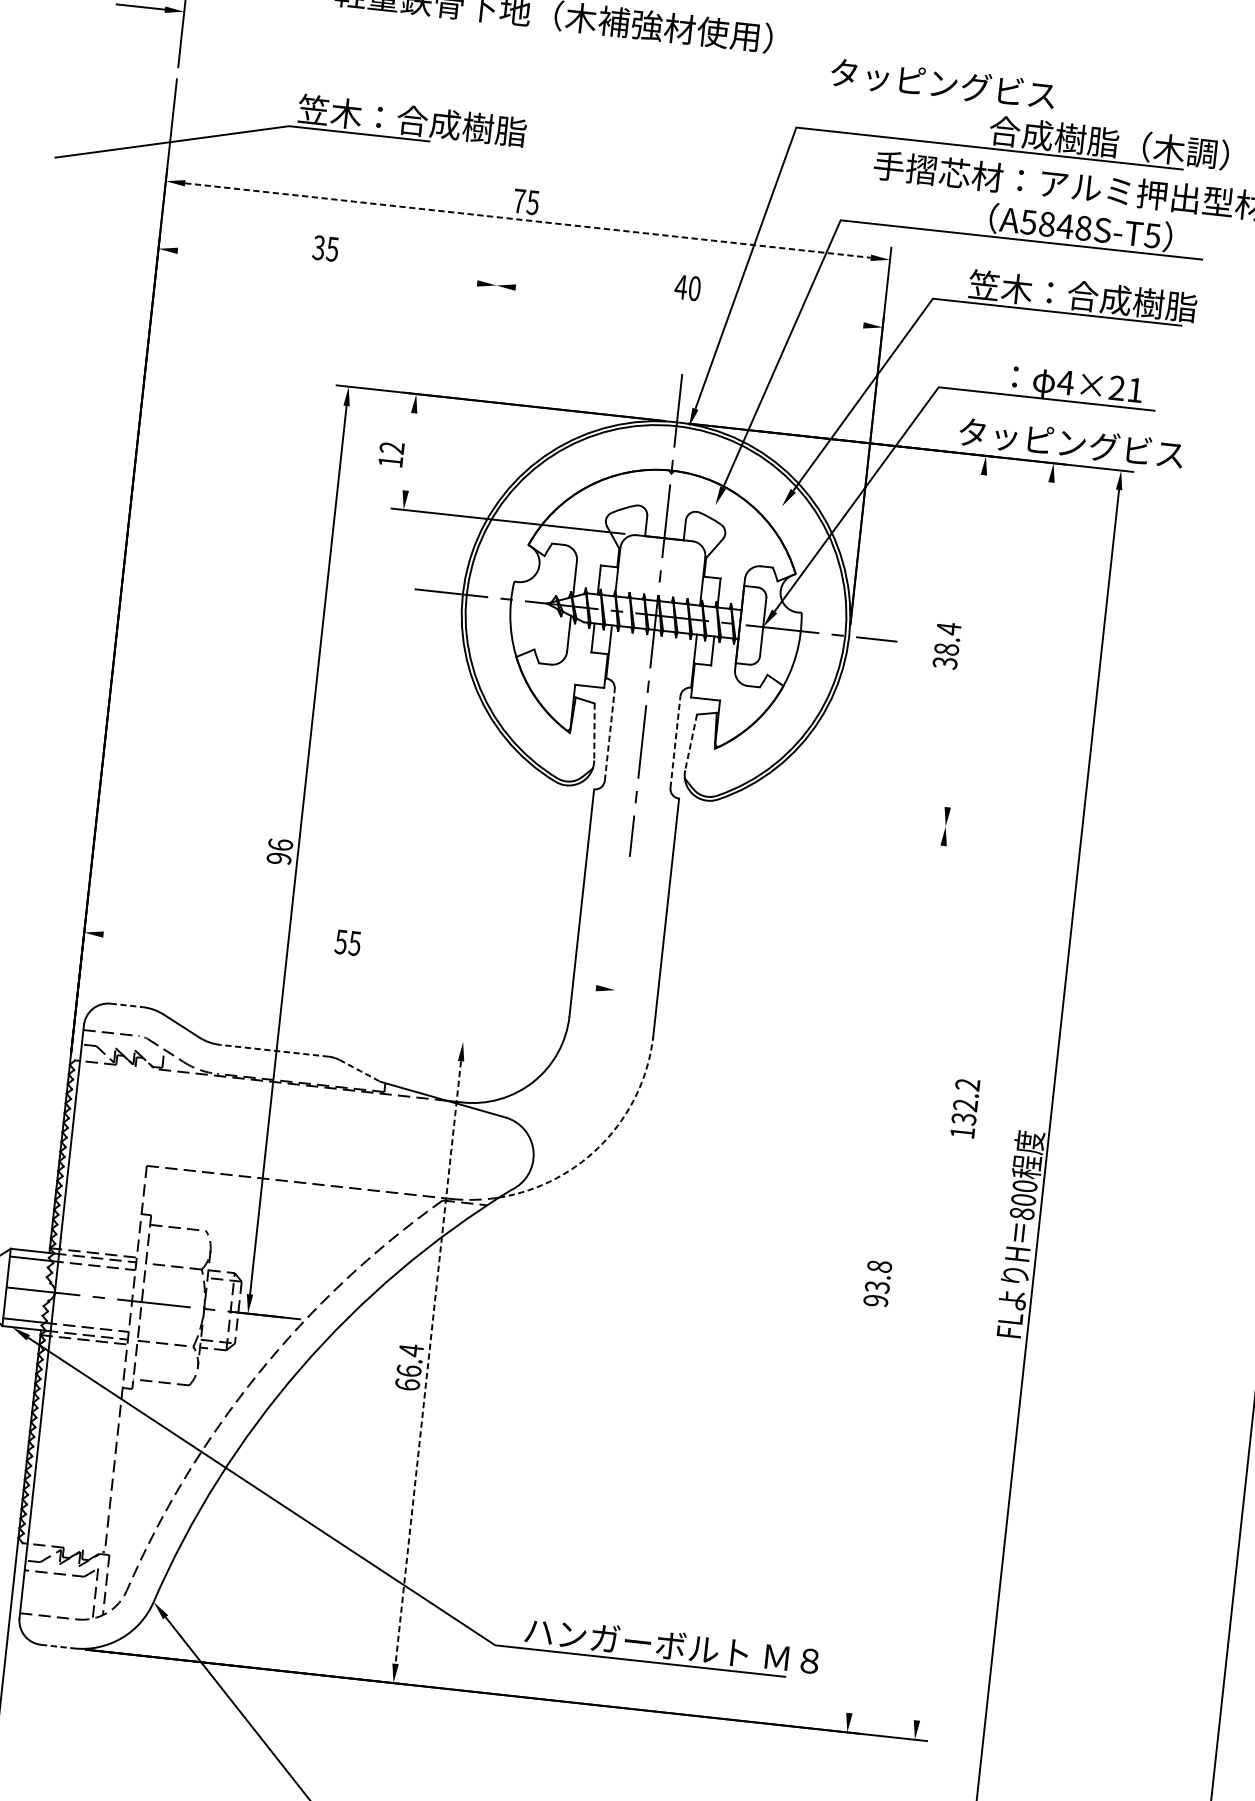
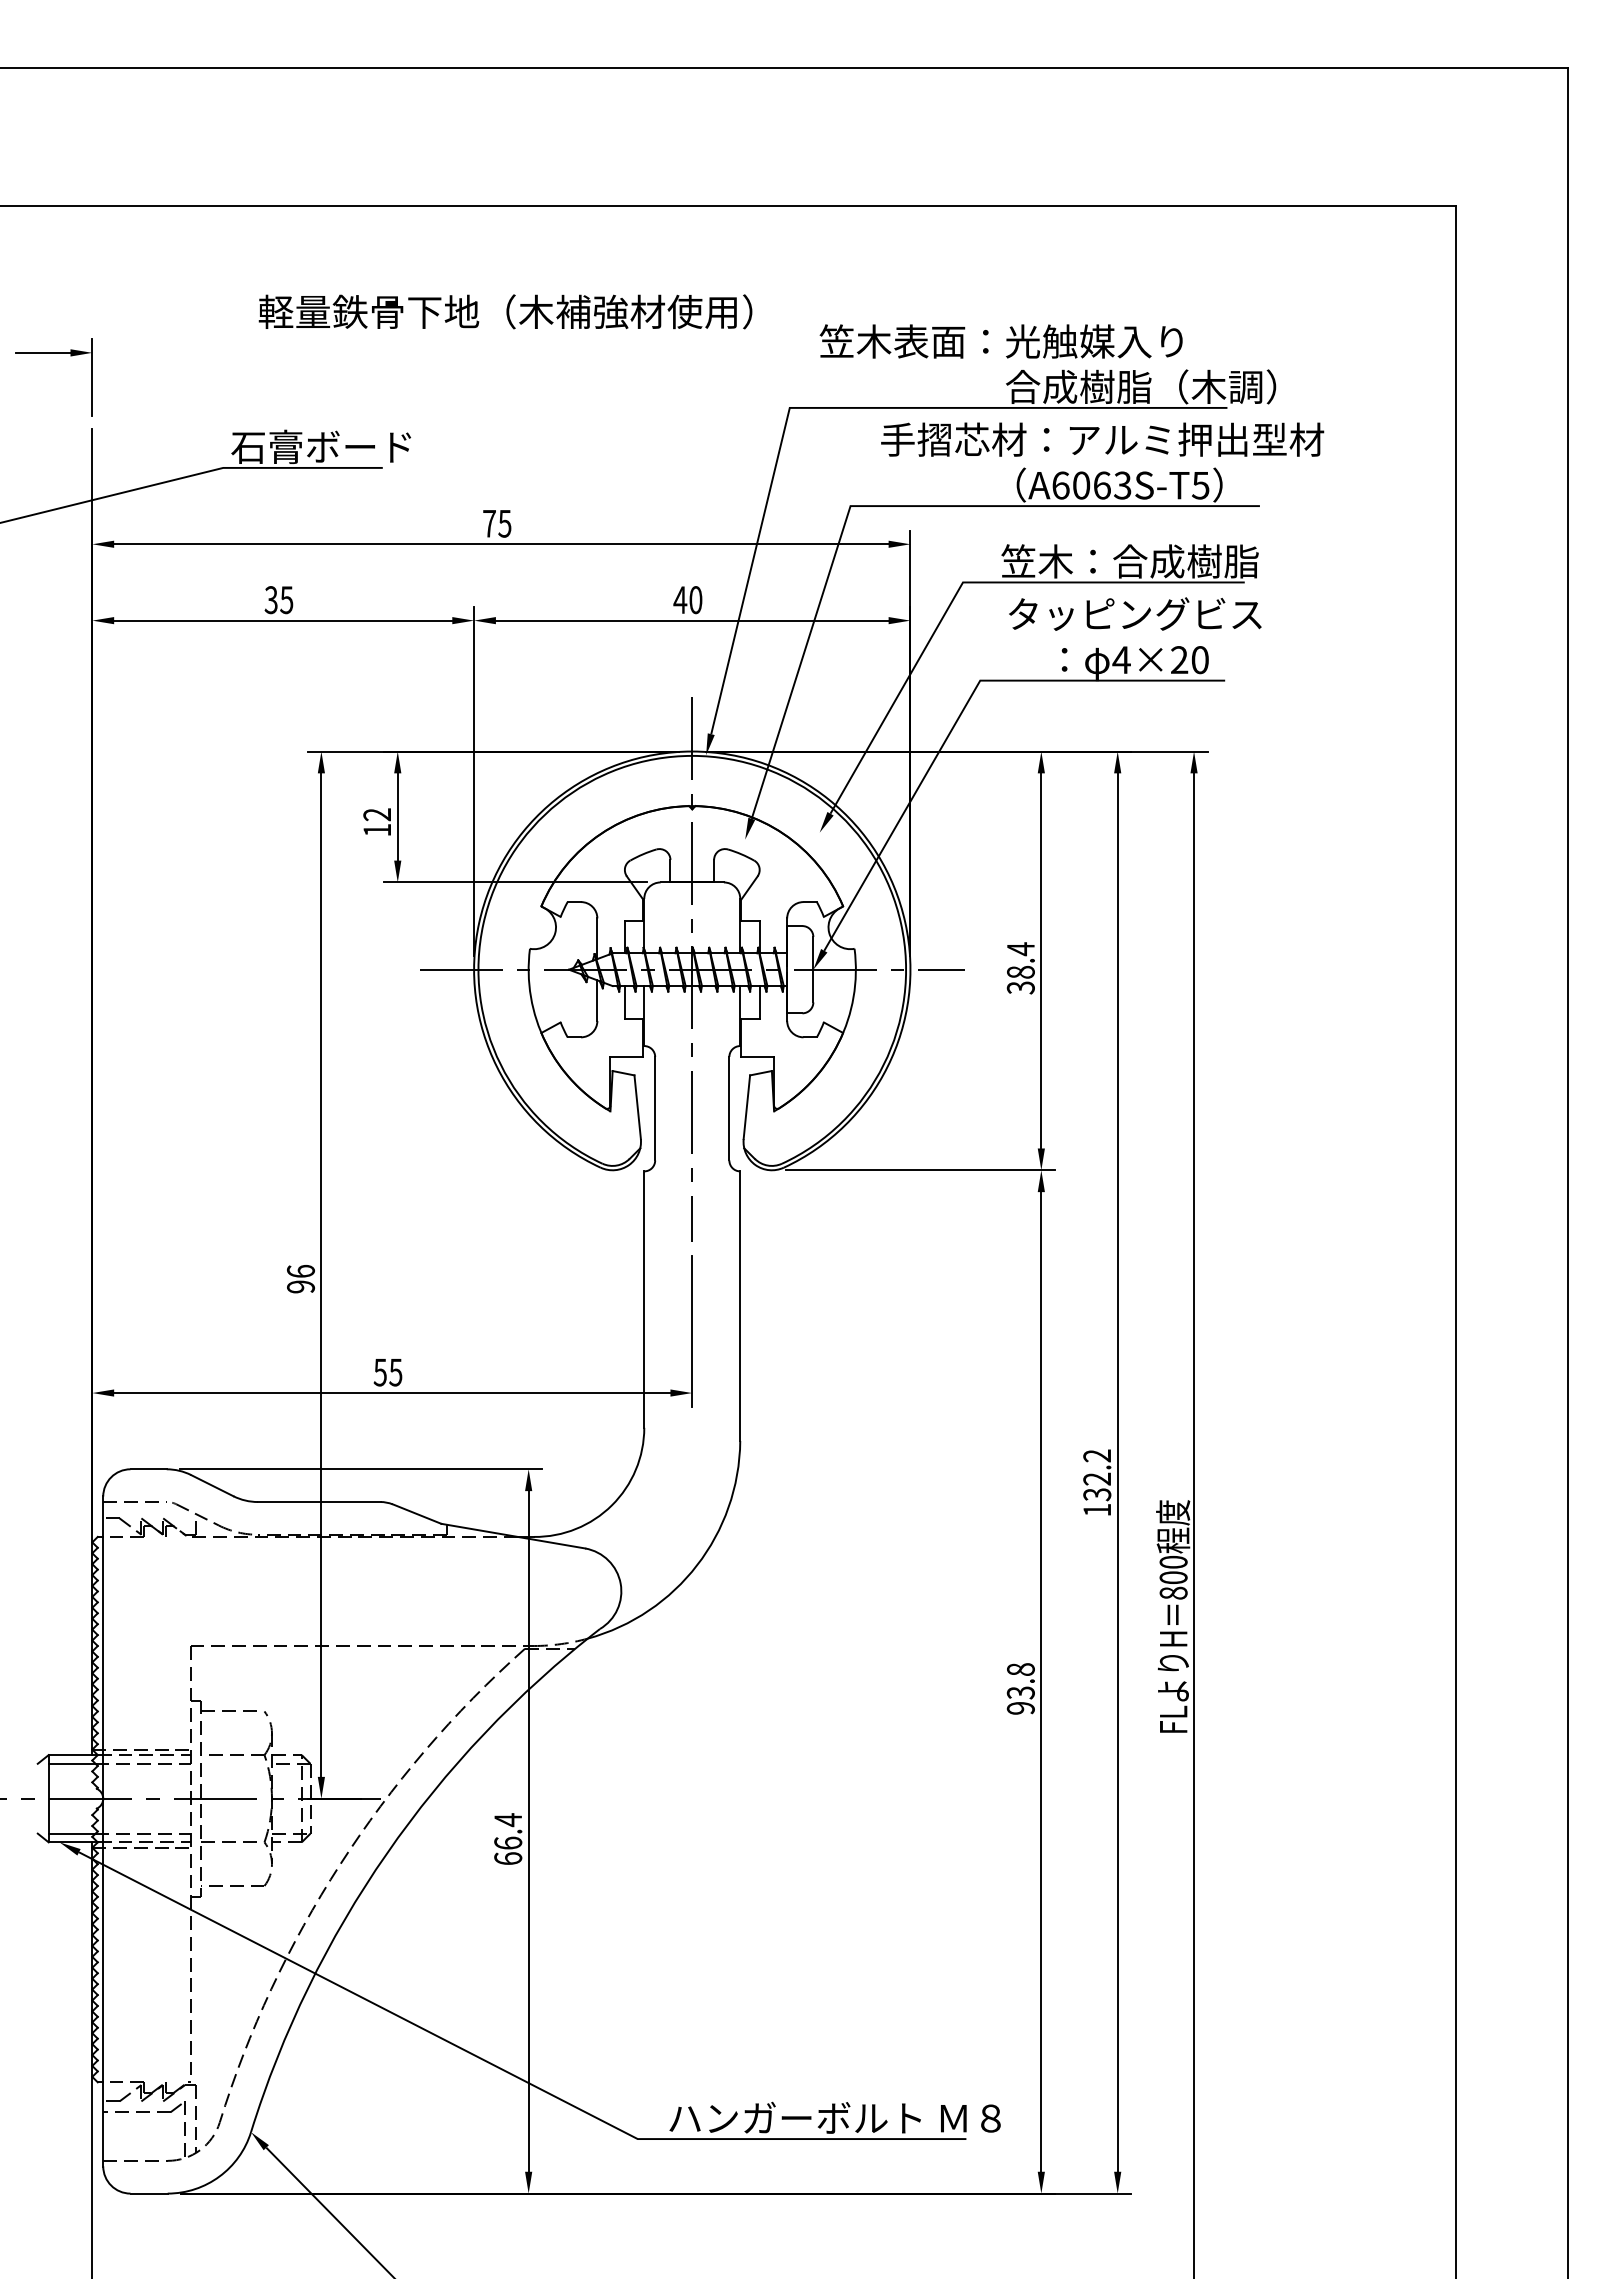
text: (989, 89) -> (1000, 341), タッピングビス -> 笠木表面：光触媒入り
text: (411, 120) -> (359, 446), 笠木：合成樹脂 -> 石膏ボード
line: (528, 220) -> (501, 544), dashed -> solid
text: (1055, 225) -> (1091, 485), A5848S-T5 -> A6063S-T5
line: (327, 267) -> (283, 620), added
line: (688, 306) -> (691, 620), added
text: (1134, 390) -> (1199, 660), 4×21 -> 4×20
line: (481, 427) -> (474, 781), added
text: (1071, 442) -> (1135, 613), moved
line: (409, 451) -> (397, 816), added
line: (966, 640) -> (1041, 960), added
line: (594, 732) -> (637, 1107), dashed -> solid
line: (610, 734) -> (655, 1108), dashed -> solid
line: (675, 741) -> (729, 1108), dashed -> solid
line: (690, 742) -> (746, 1107), dashed -> solid
line: (837, 815) -> (919, 1170), added
line: (621, 935) -> (692, 1331), added
line: (349, 961) -> (392, 1393), added
line: (127, 1005) -> (149, 1469), dashed -> solid
line: (315, 1026) -> (361, 1469), added
line: (273, 1051) -> (318, 1502), dashed -> solid
line: (360, 1071) -> (417, 1514), dashed -> solid
line: (984, 1101) -> (1117, 1472), added
arc: (603, 1143) -> (697, 1565), dashed -> solid
line: (896, 1279) -> (1041, 1681), added
line: (428, 1362) -> (528, 1831), dashed -> solid
line: (57, 1646) -> (149, 2193), dashed -> solid

